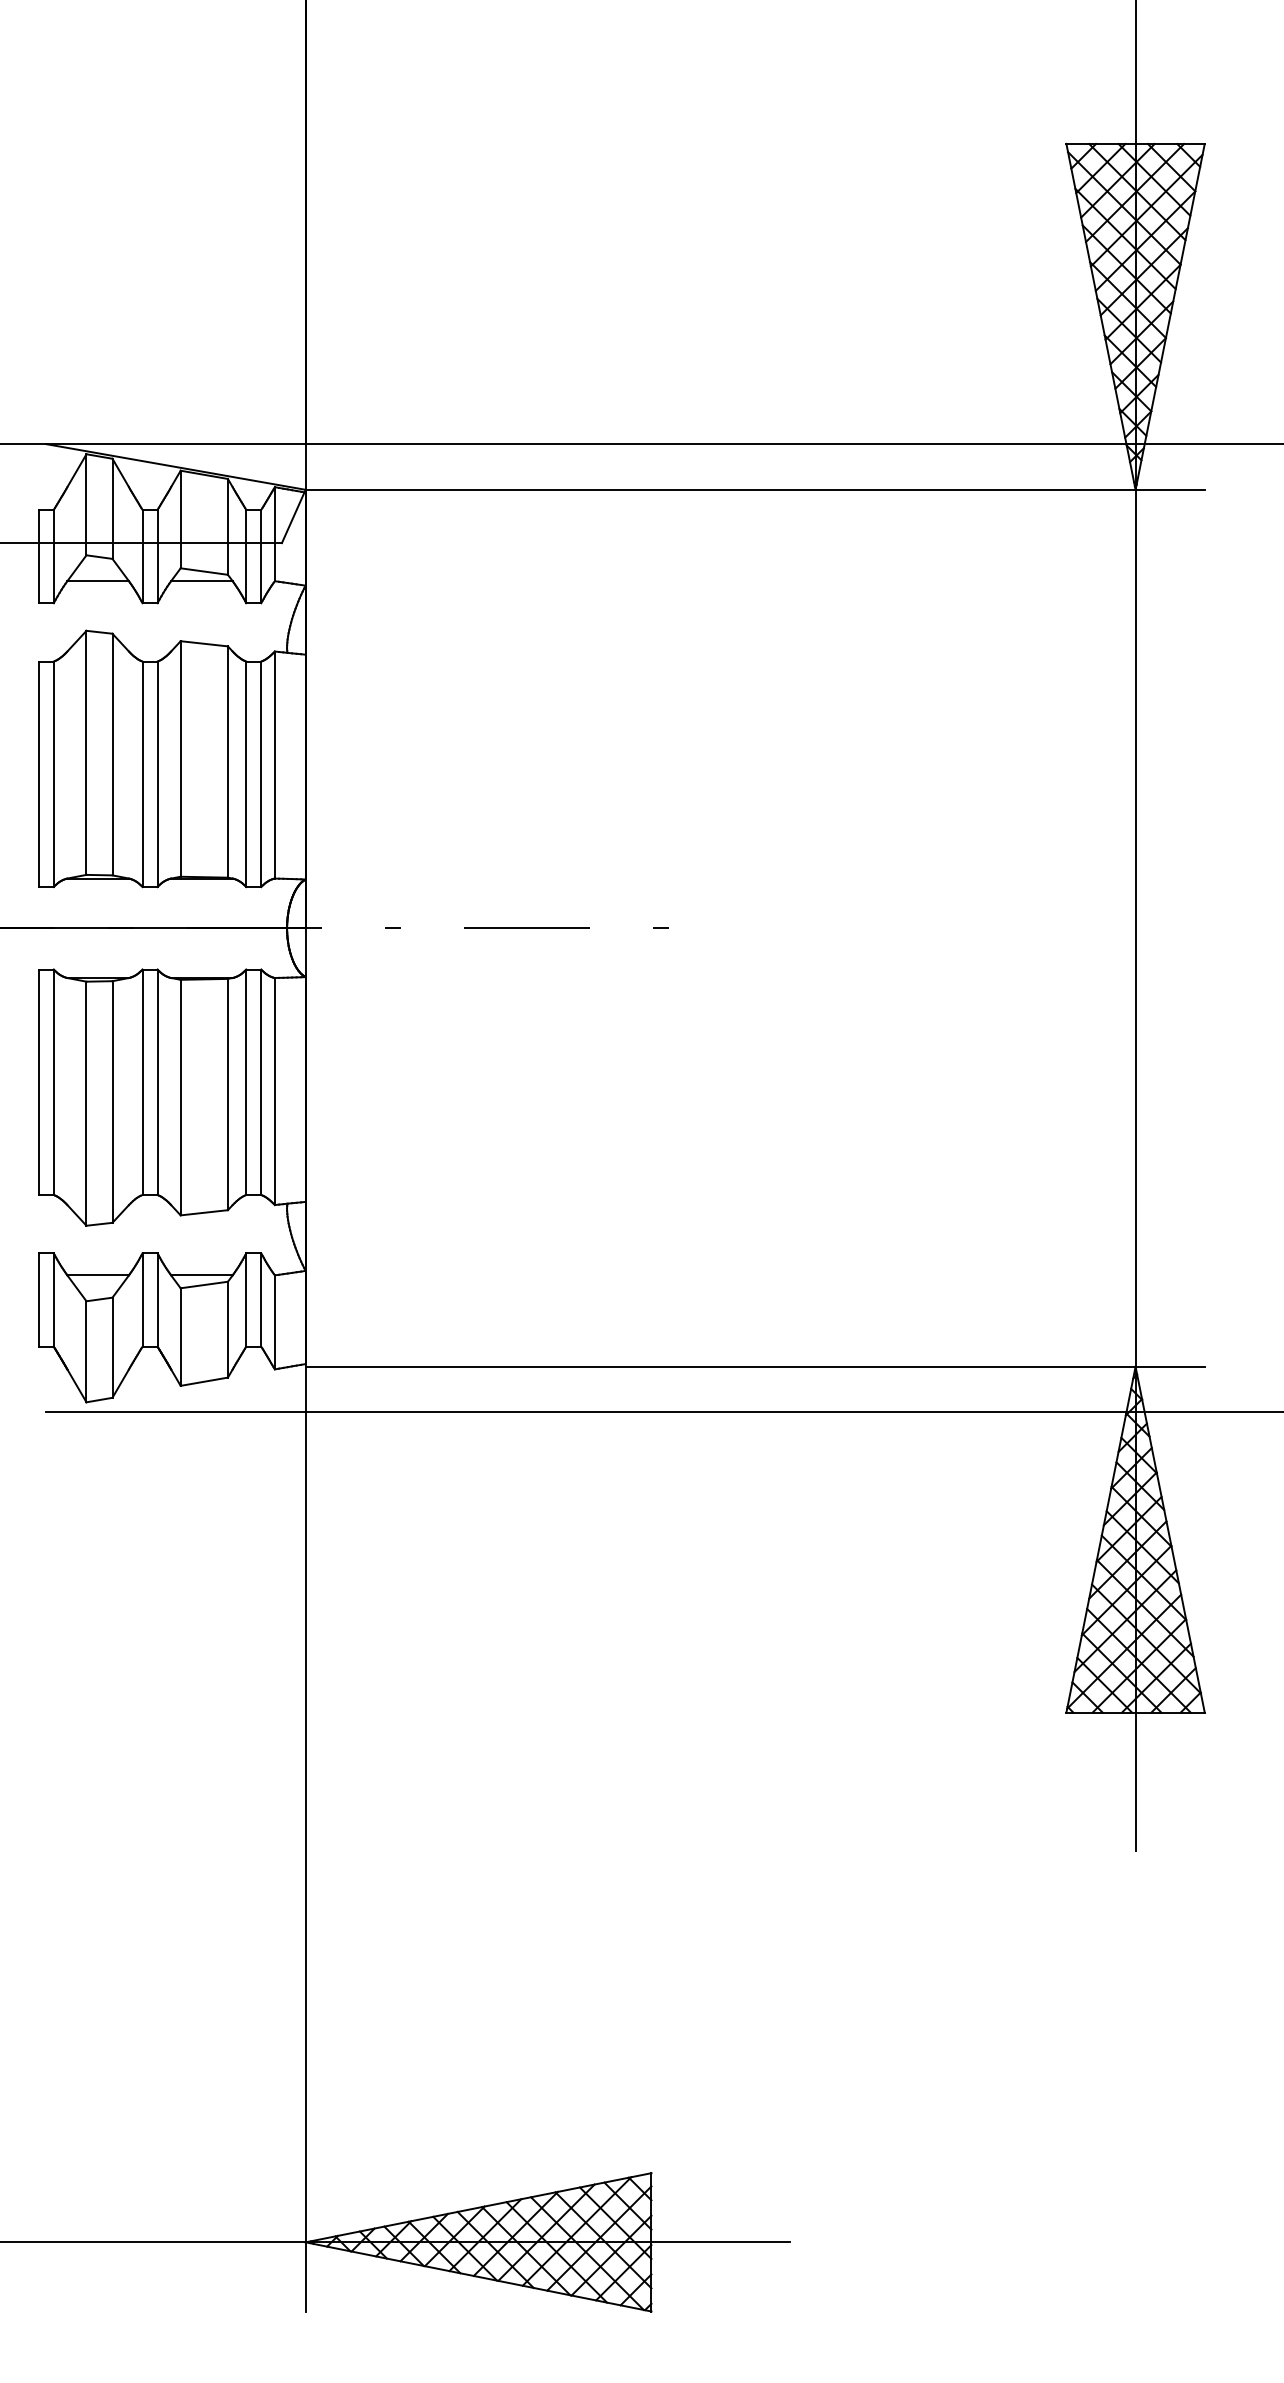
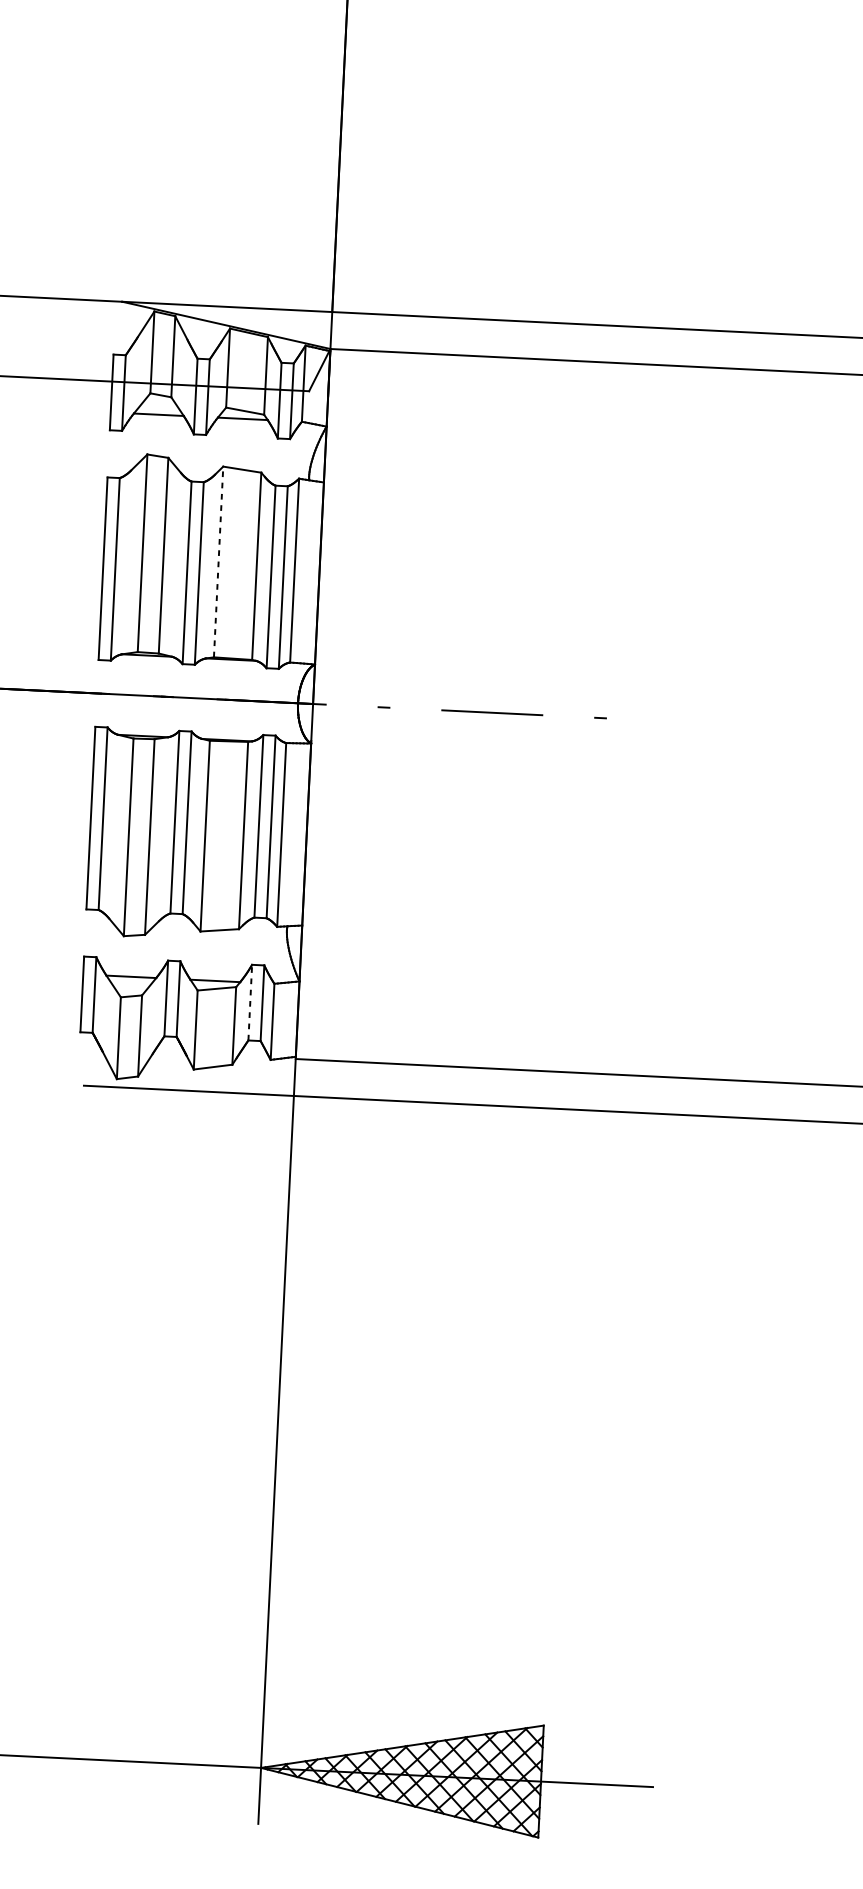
line: (180, 758) -> (218, 561), solid -> dashed
line: (246, 1300) -> (250, 1003), solid -> dashed

